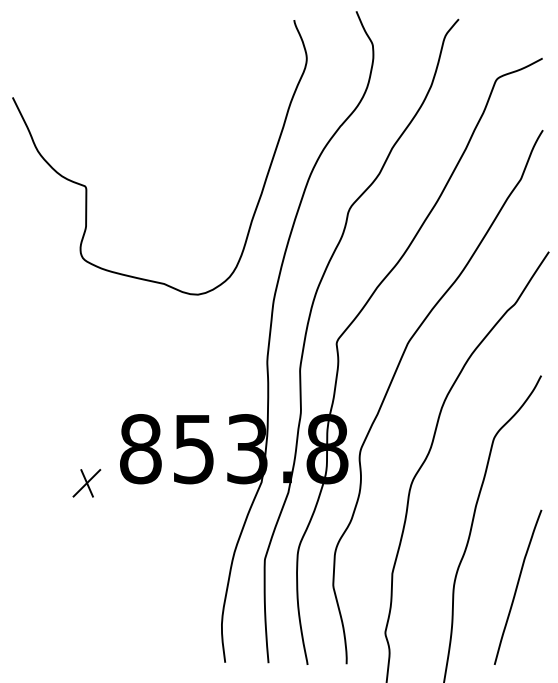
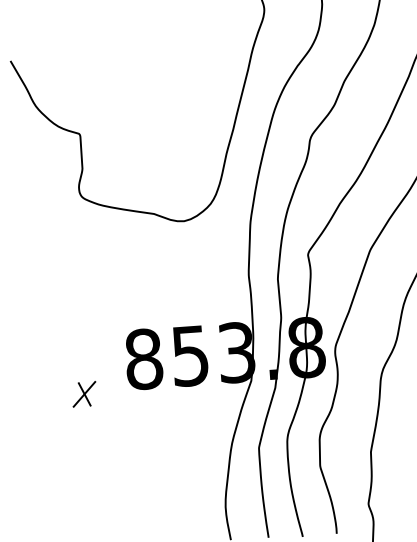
part: (86, 483) -> (84, 394), moved

